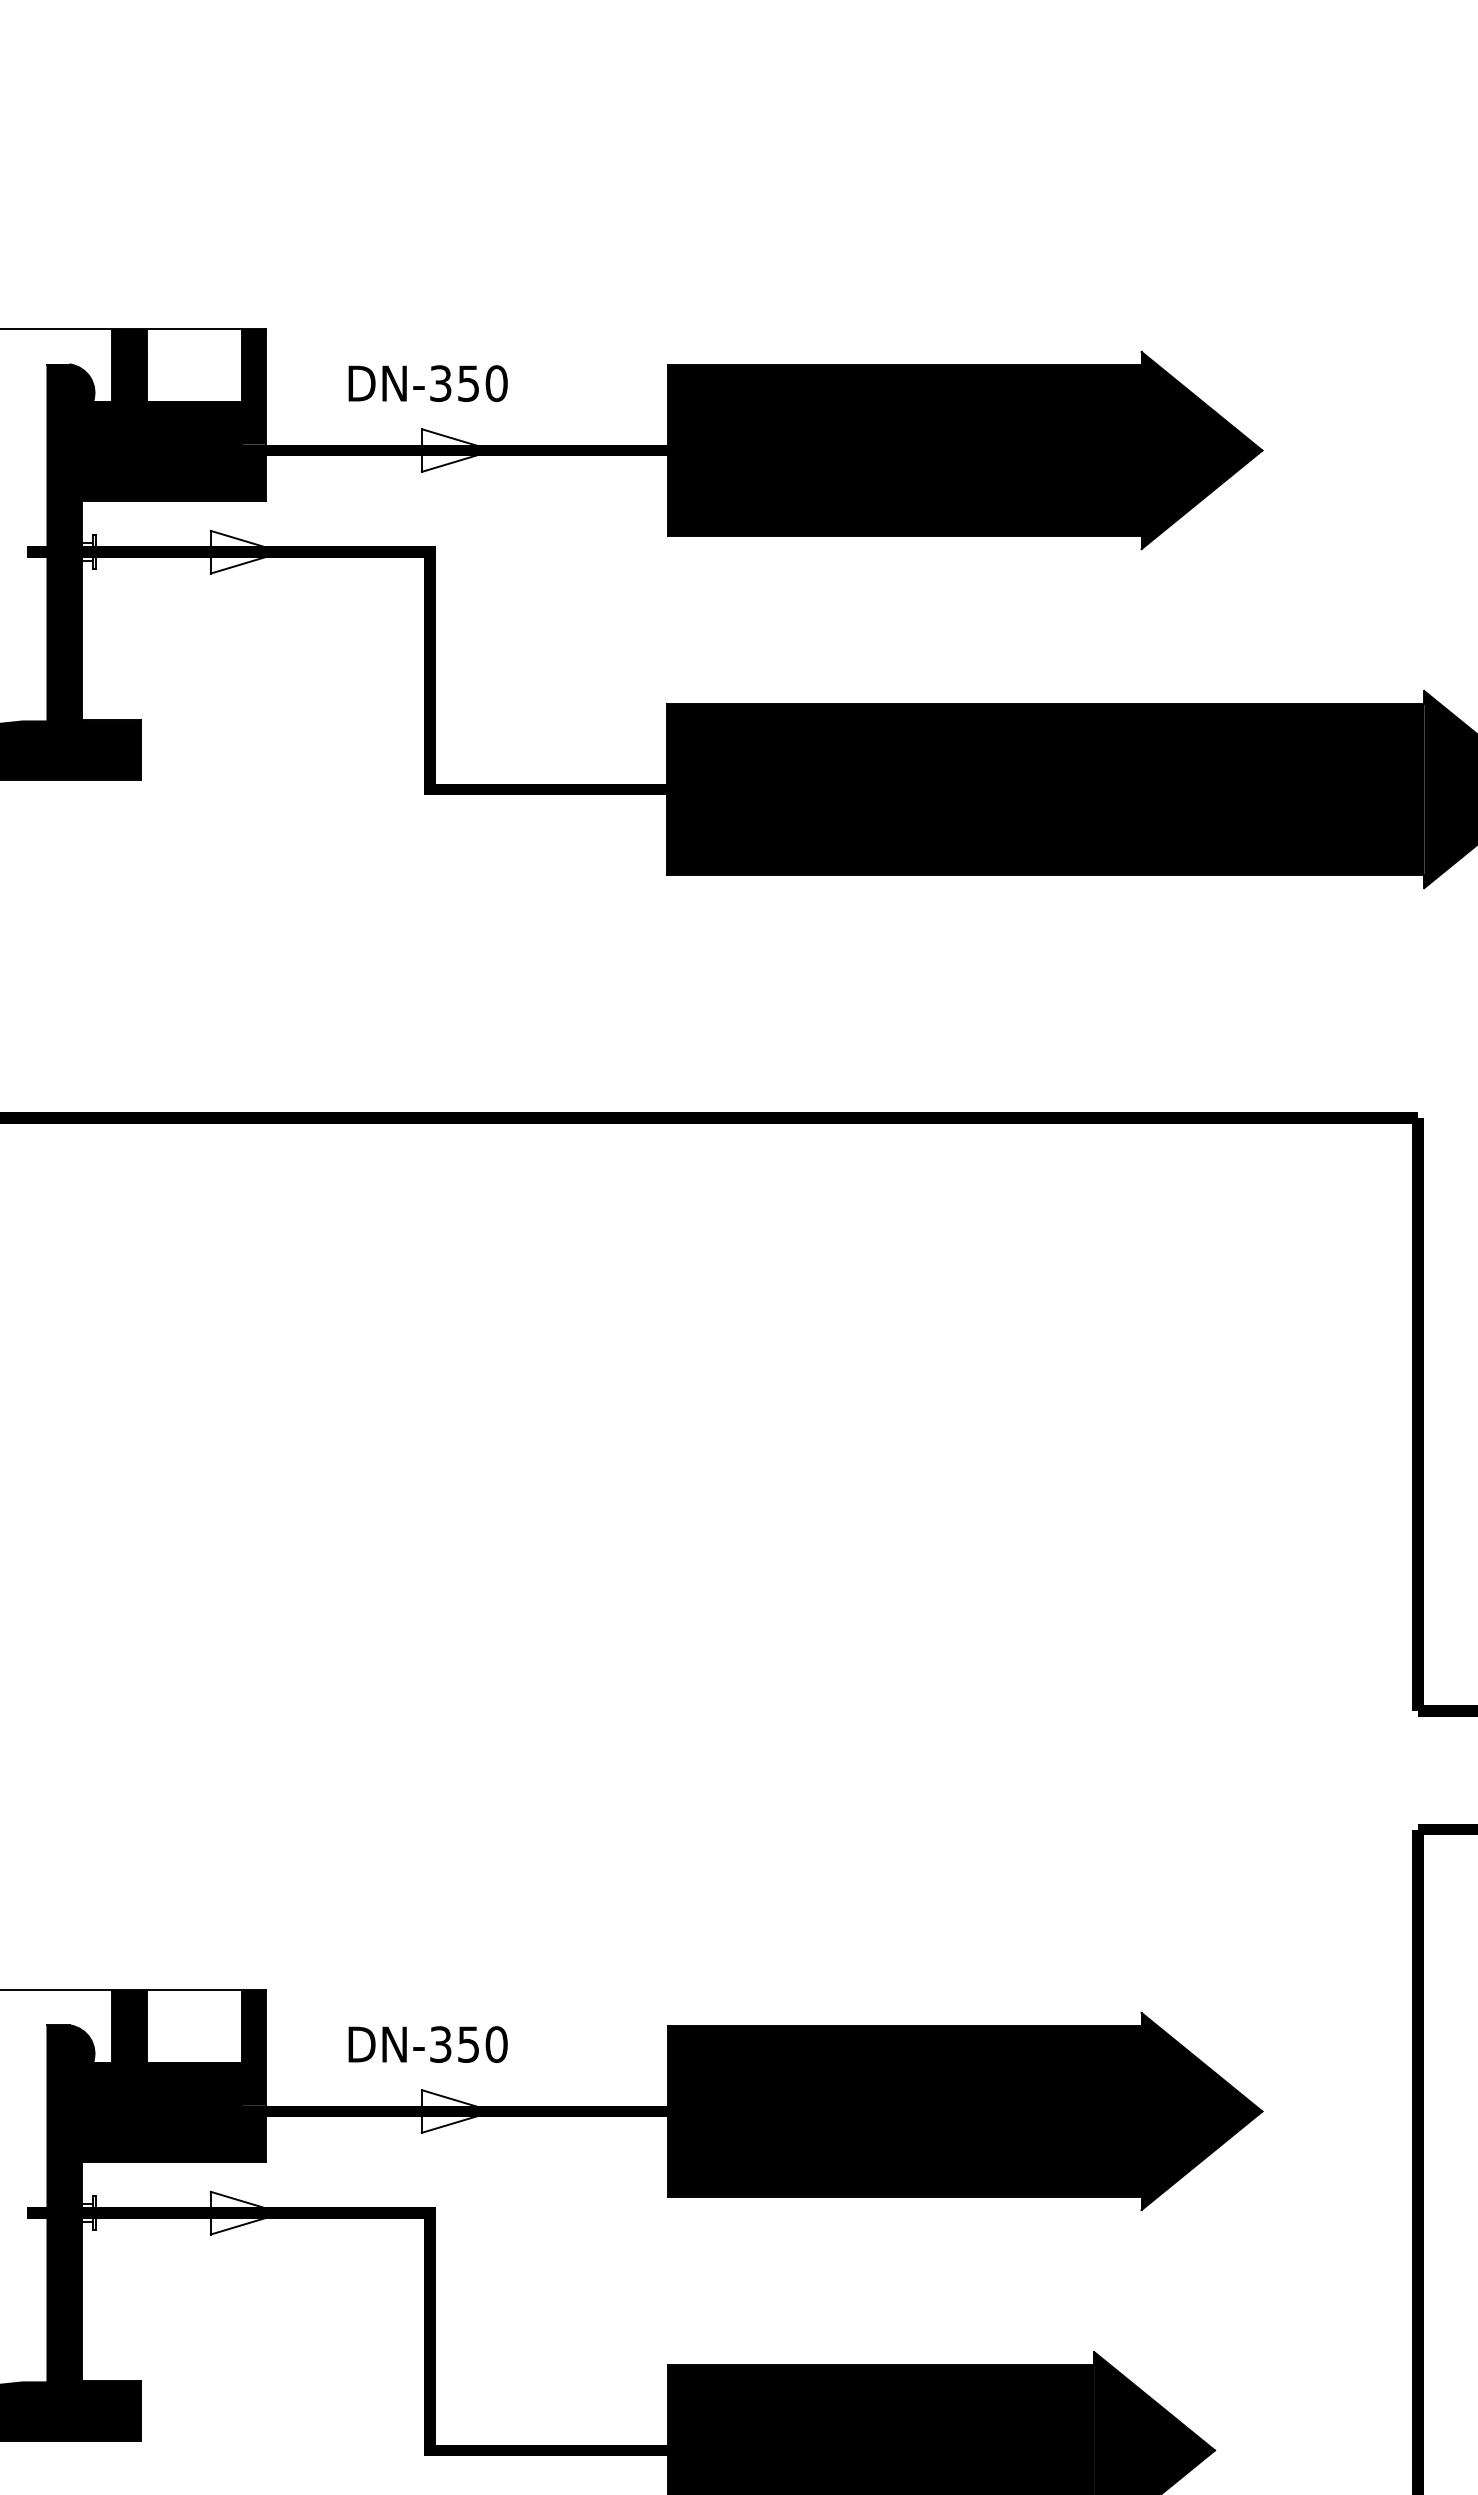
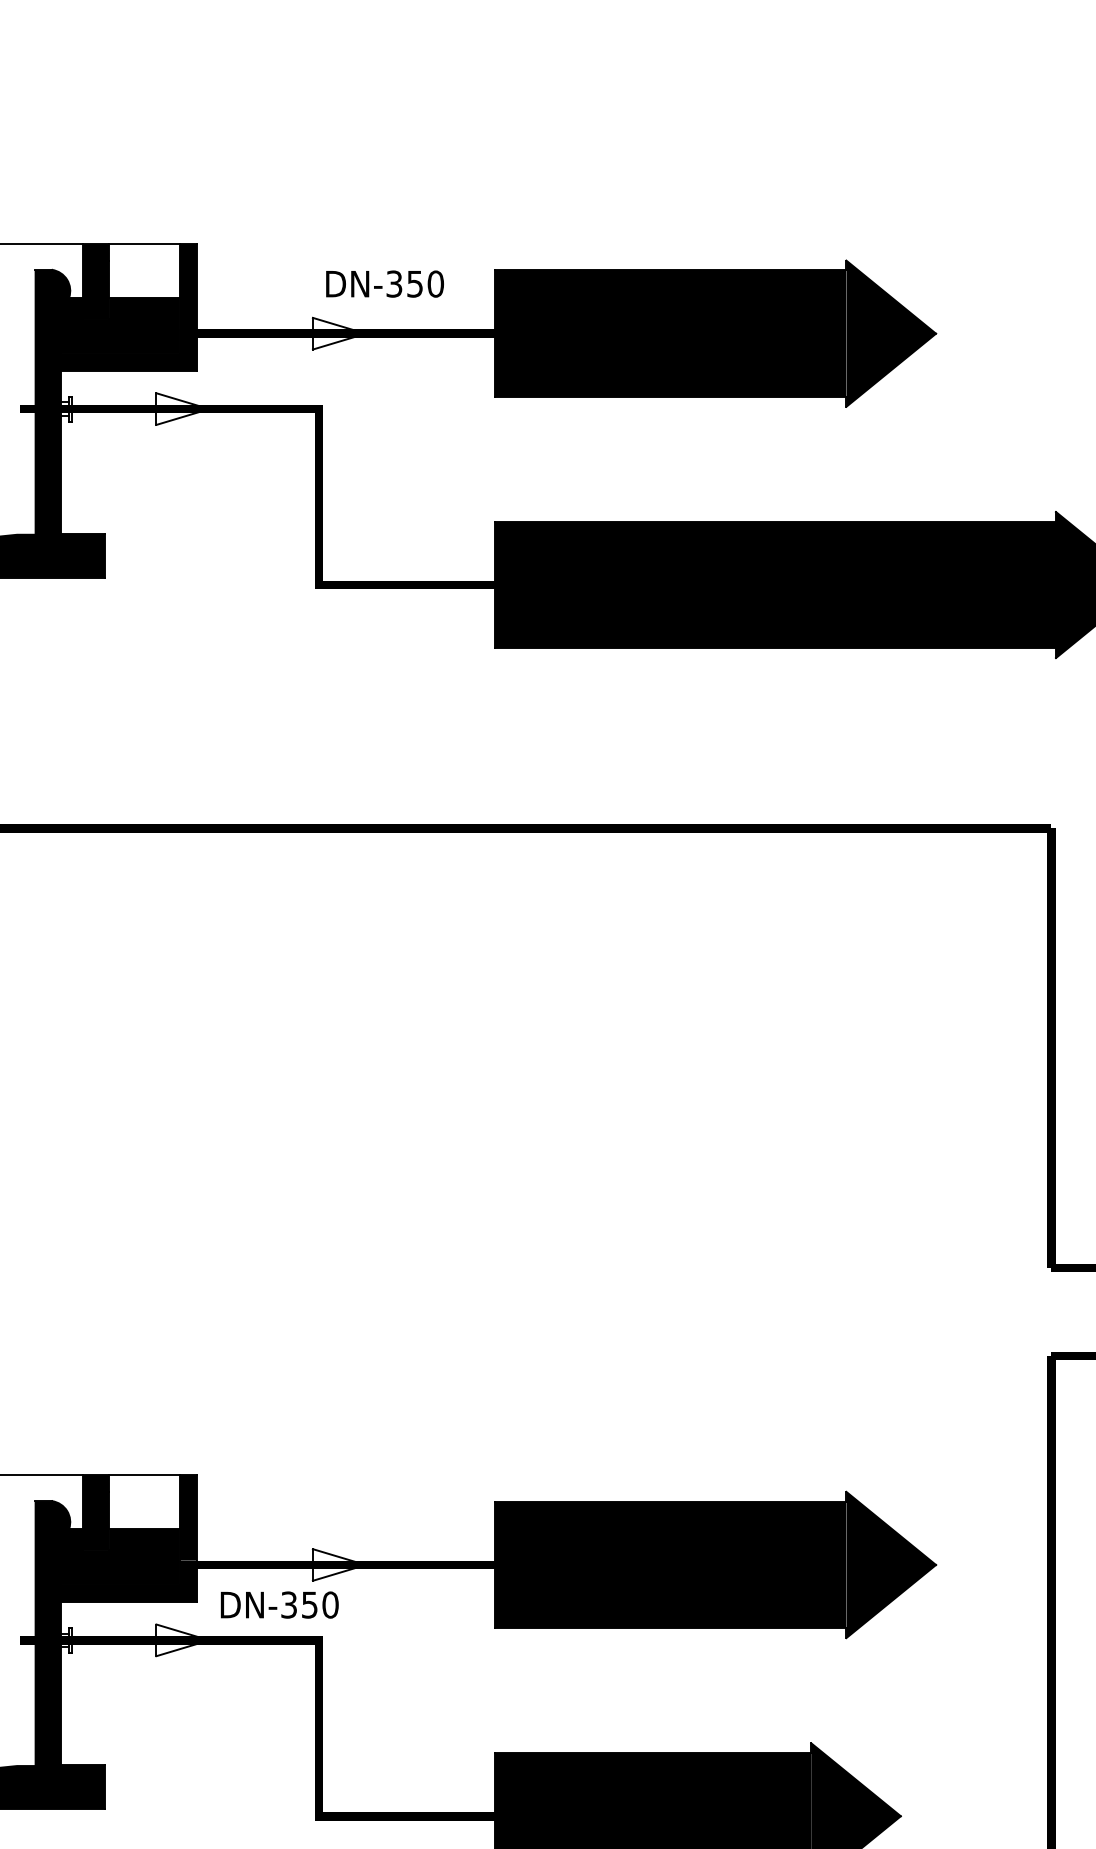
text: (427, 383) -> (384, 284), moved
text: (427, 2044) -> (279, 1605), moved

